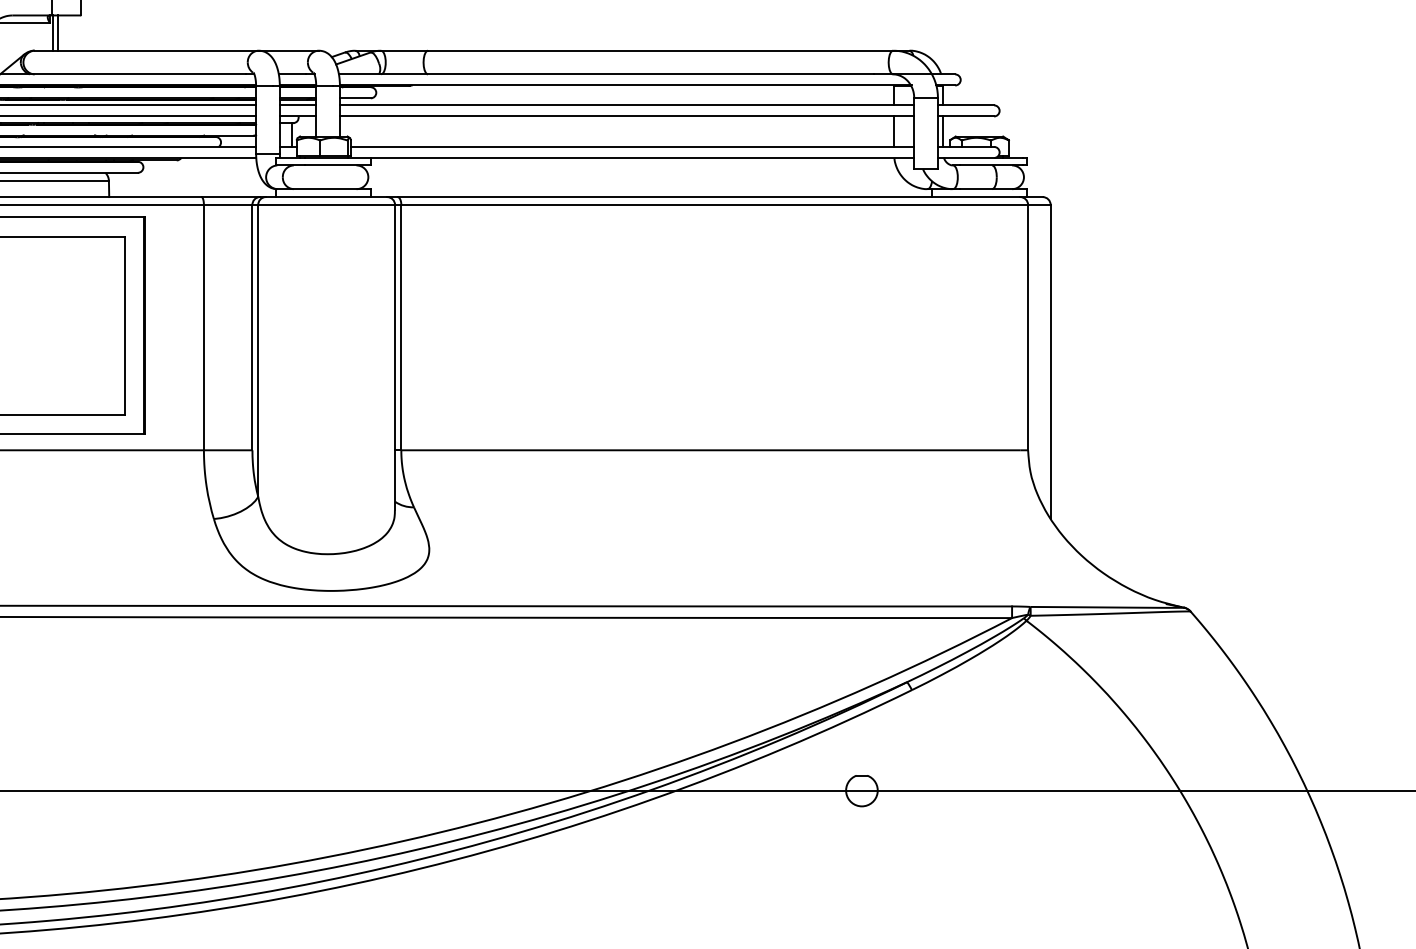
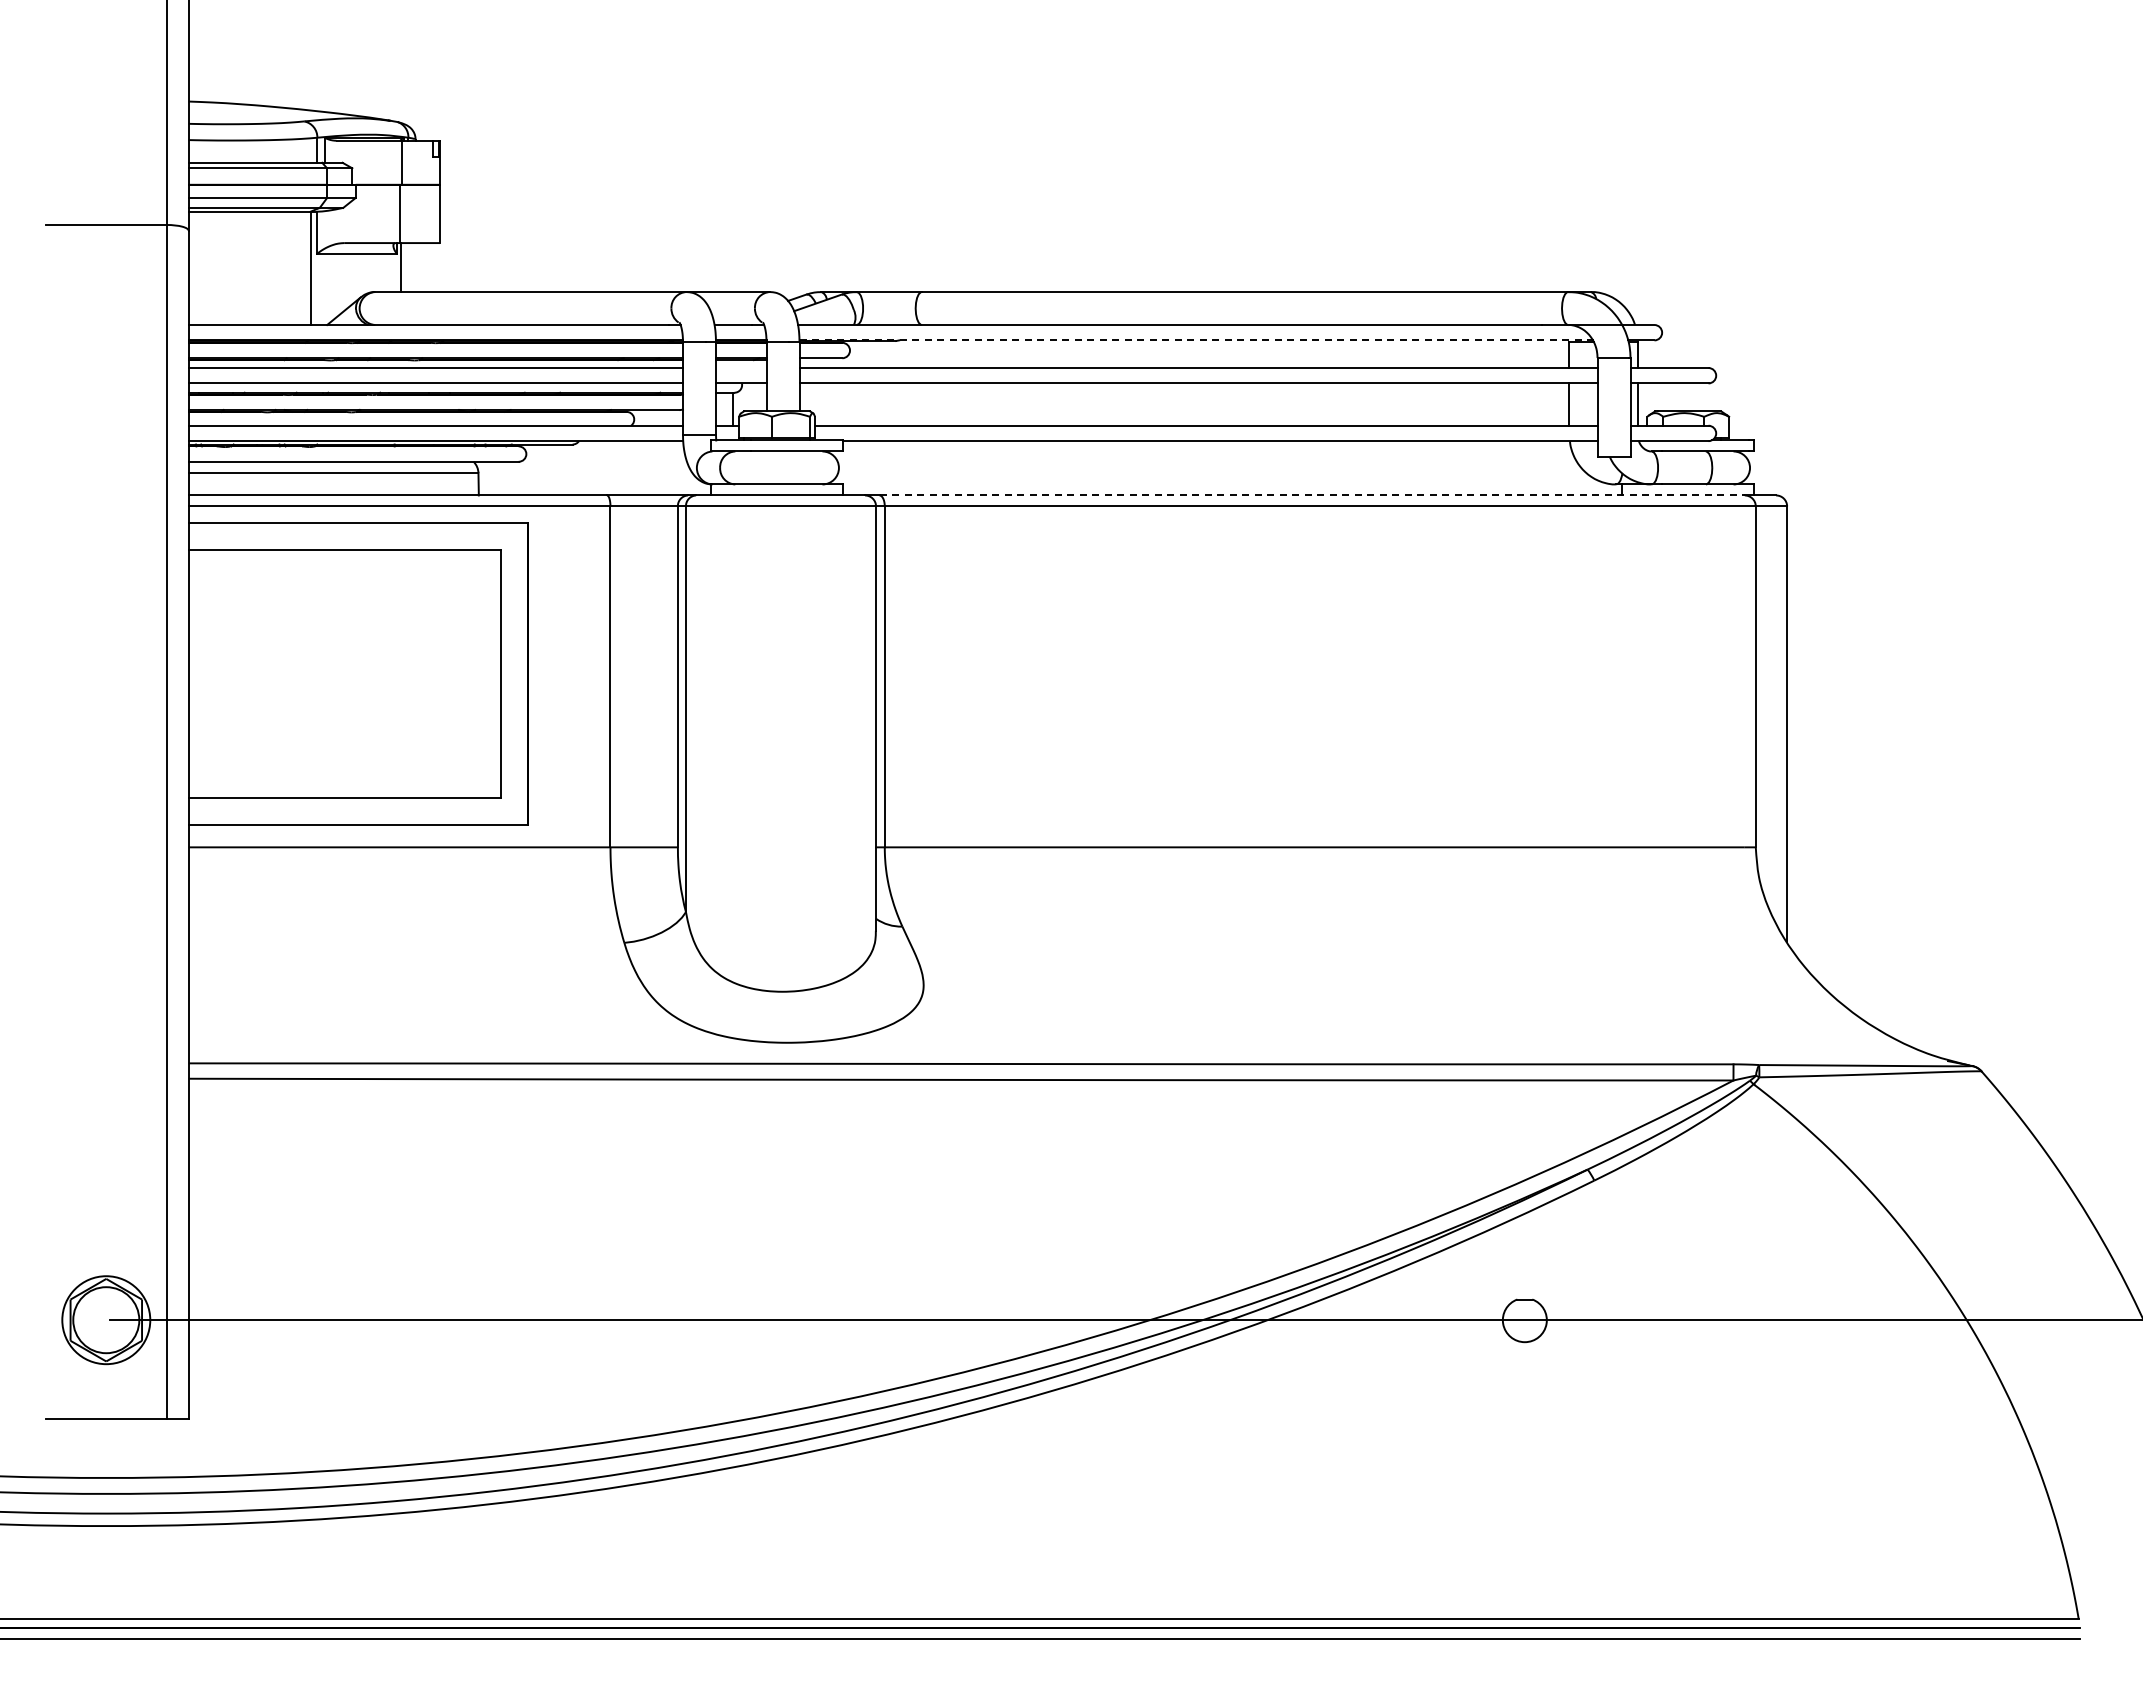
line: (57, 33) -> (407, 267), removed
line: (626, 85) -> (1197, 340), solid -> dashed
line: (297, 105) -> (740, 368), removed
line: (709, 197) -> (1312, 495), solid -> dashed

